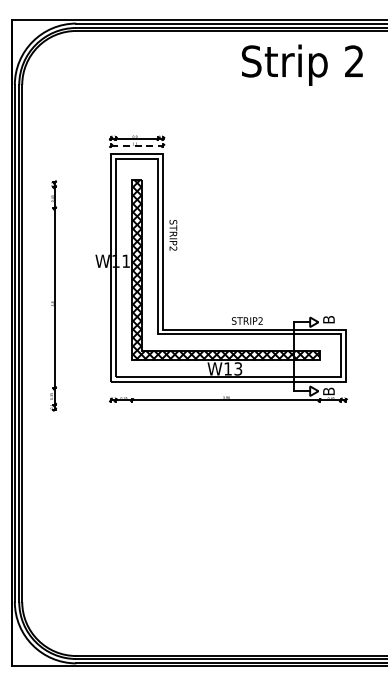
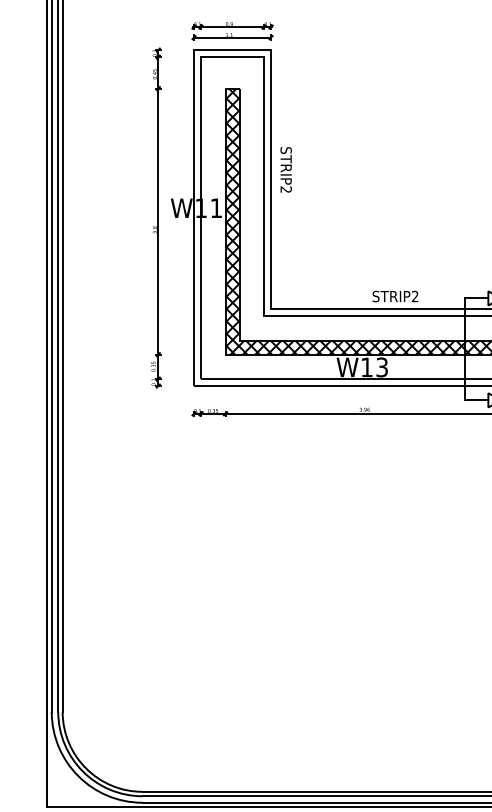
line: (137, 145) -> (233, 37), dashed -> solid
part: (53, 295) -> (156, 217), moved

